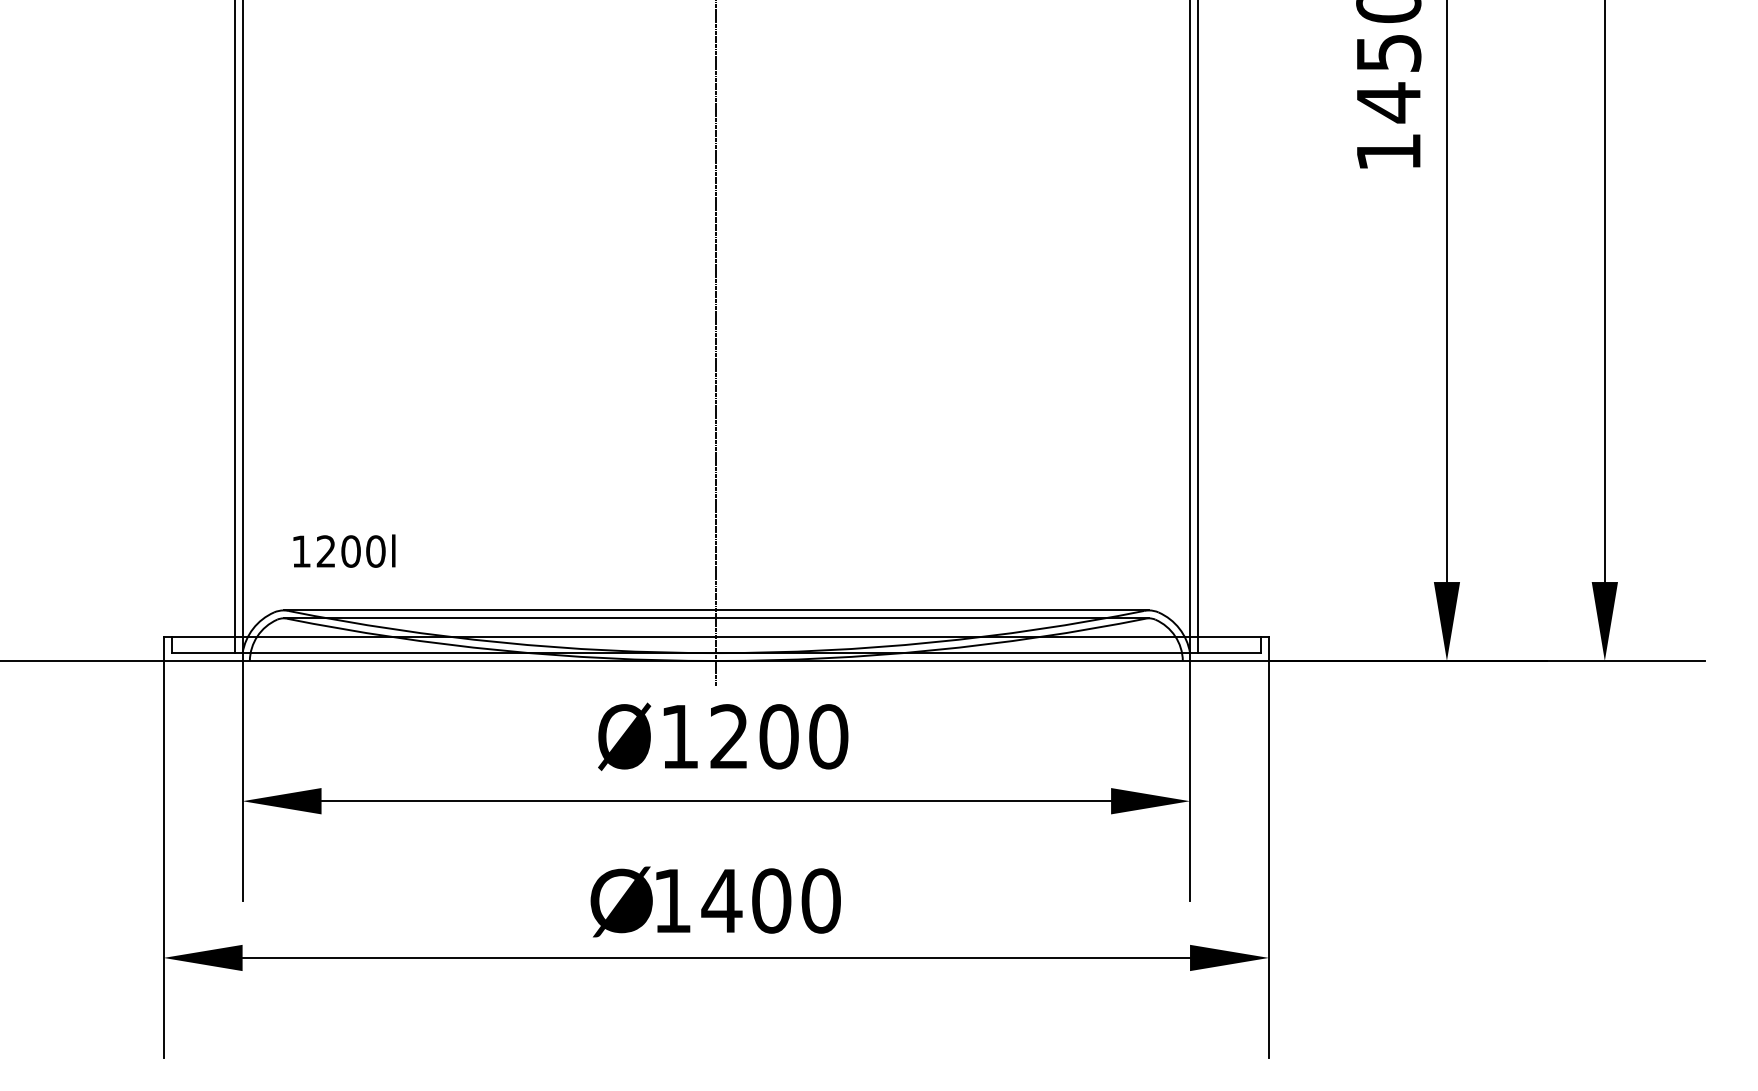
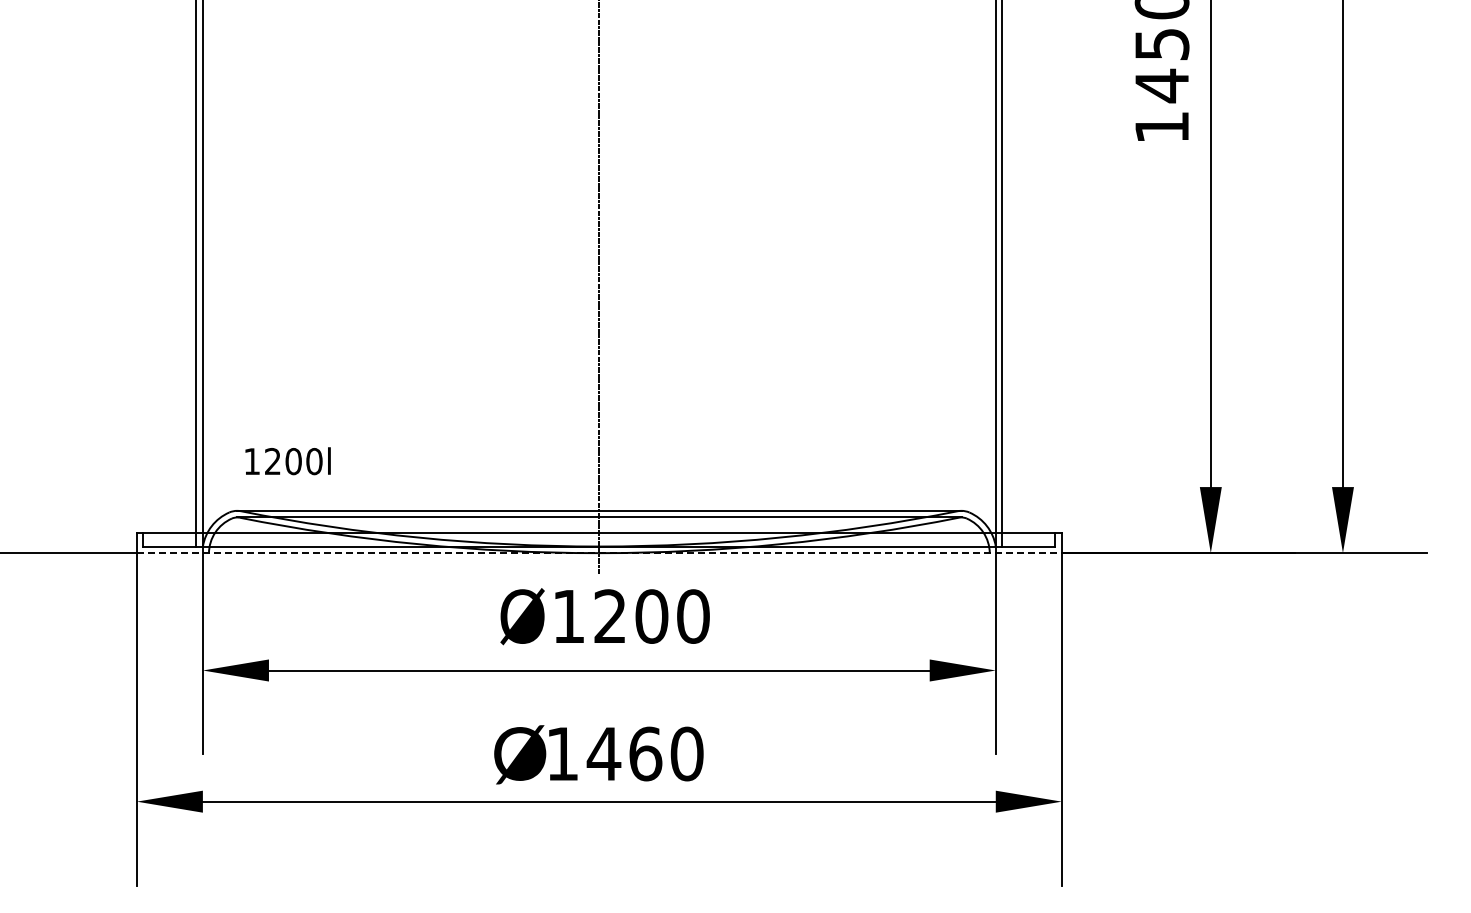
line: (716, 661) -> (599, 553), solid -> dashed
text: (771, 900) -> (645, 753), 1400 -> 1460

